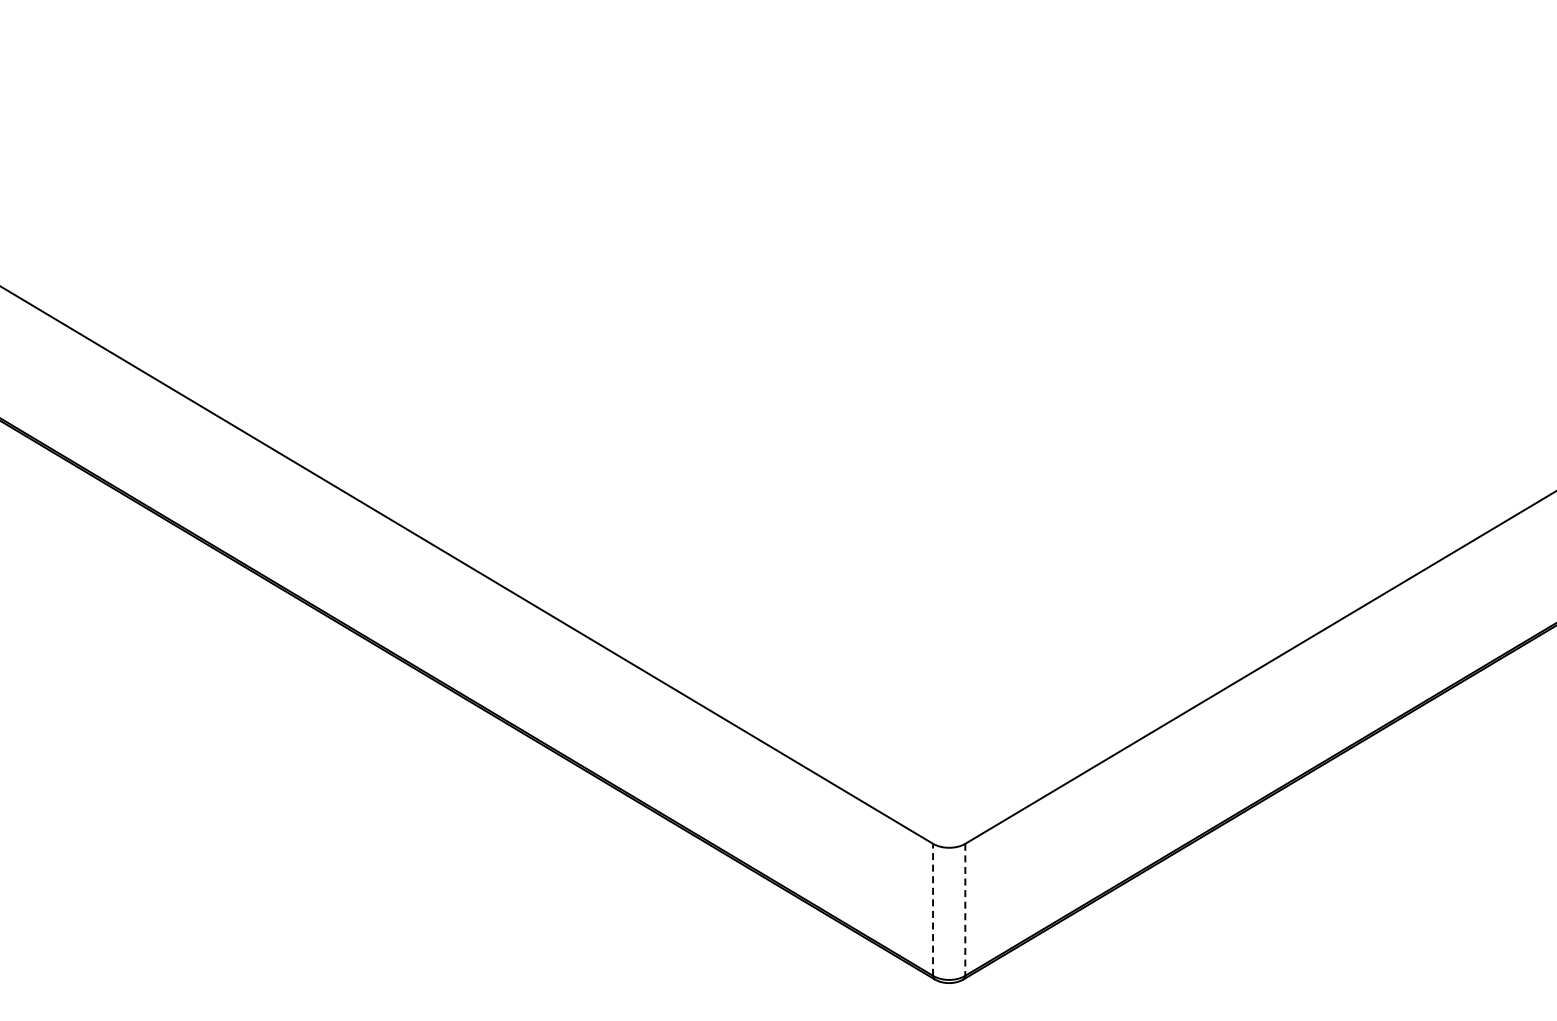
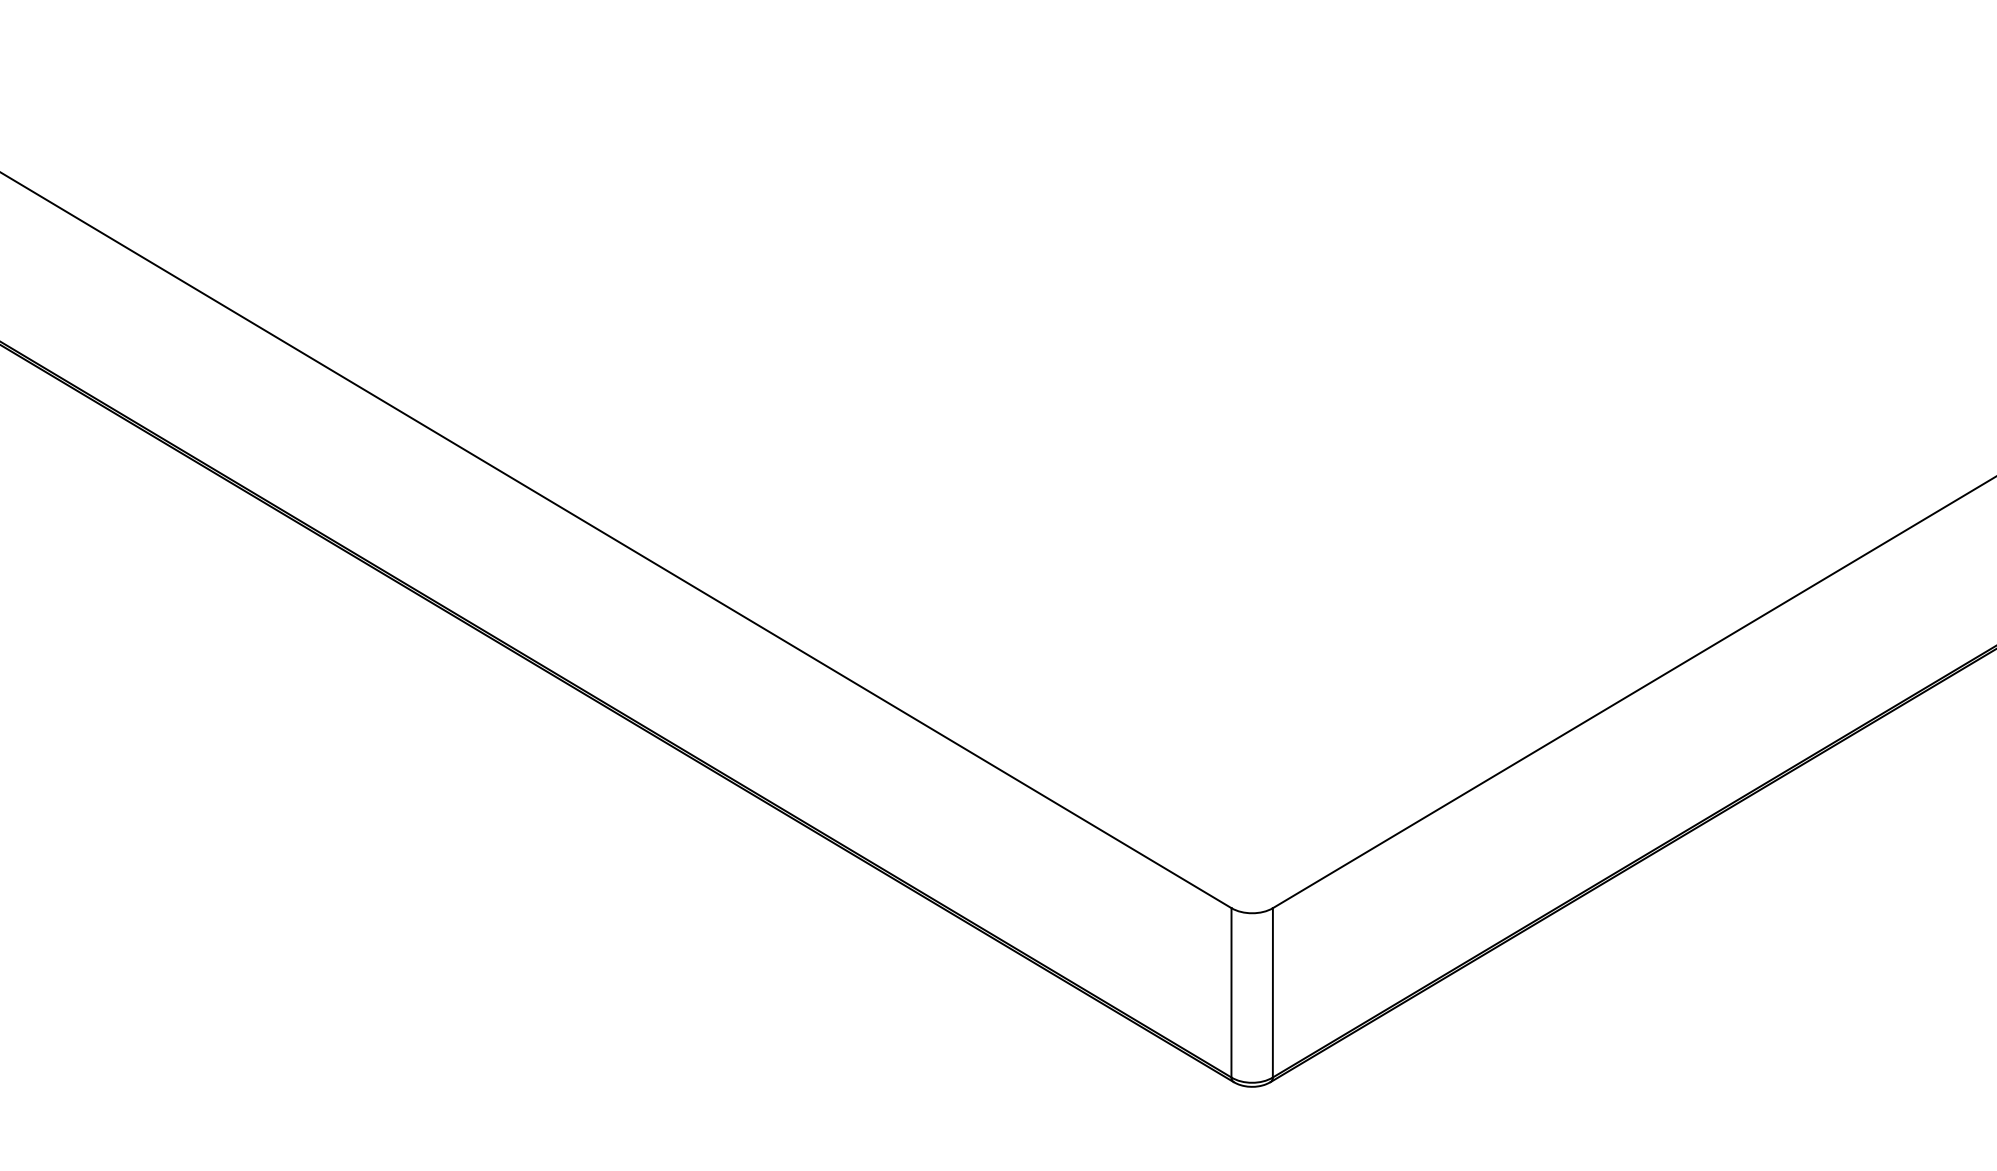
line: (933, 909) -> (1232, 992), dashed -> solid
line: (965, 910) -> (1273, 993), dashed -> solid

